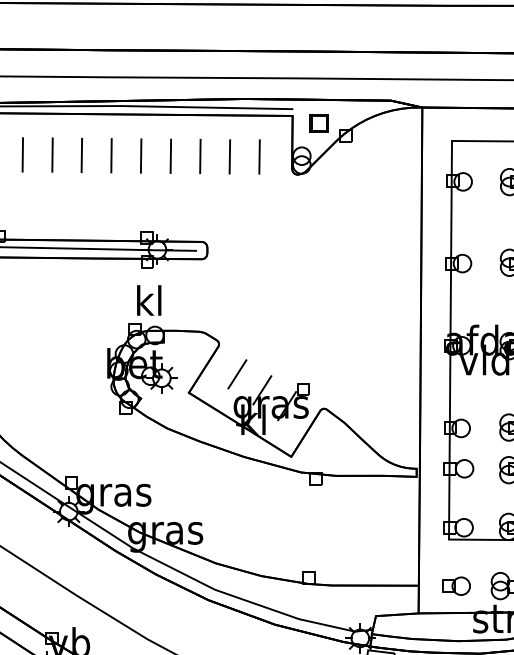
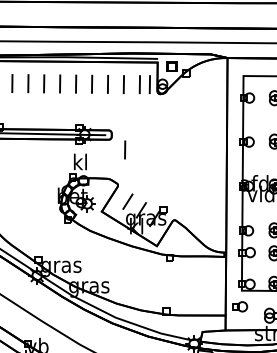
line: (277, 156) -> (149, 84), added
line: (232, 277) -> (125, 149), added
part: (457, 585) -> (240, 306), moved

